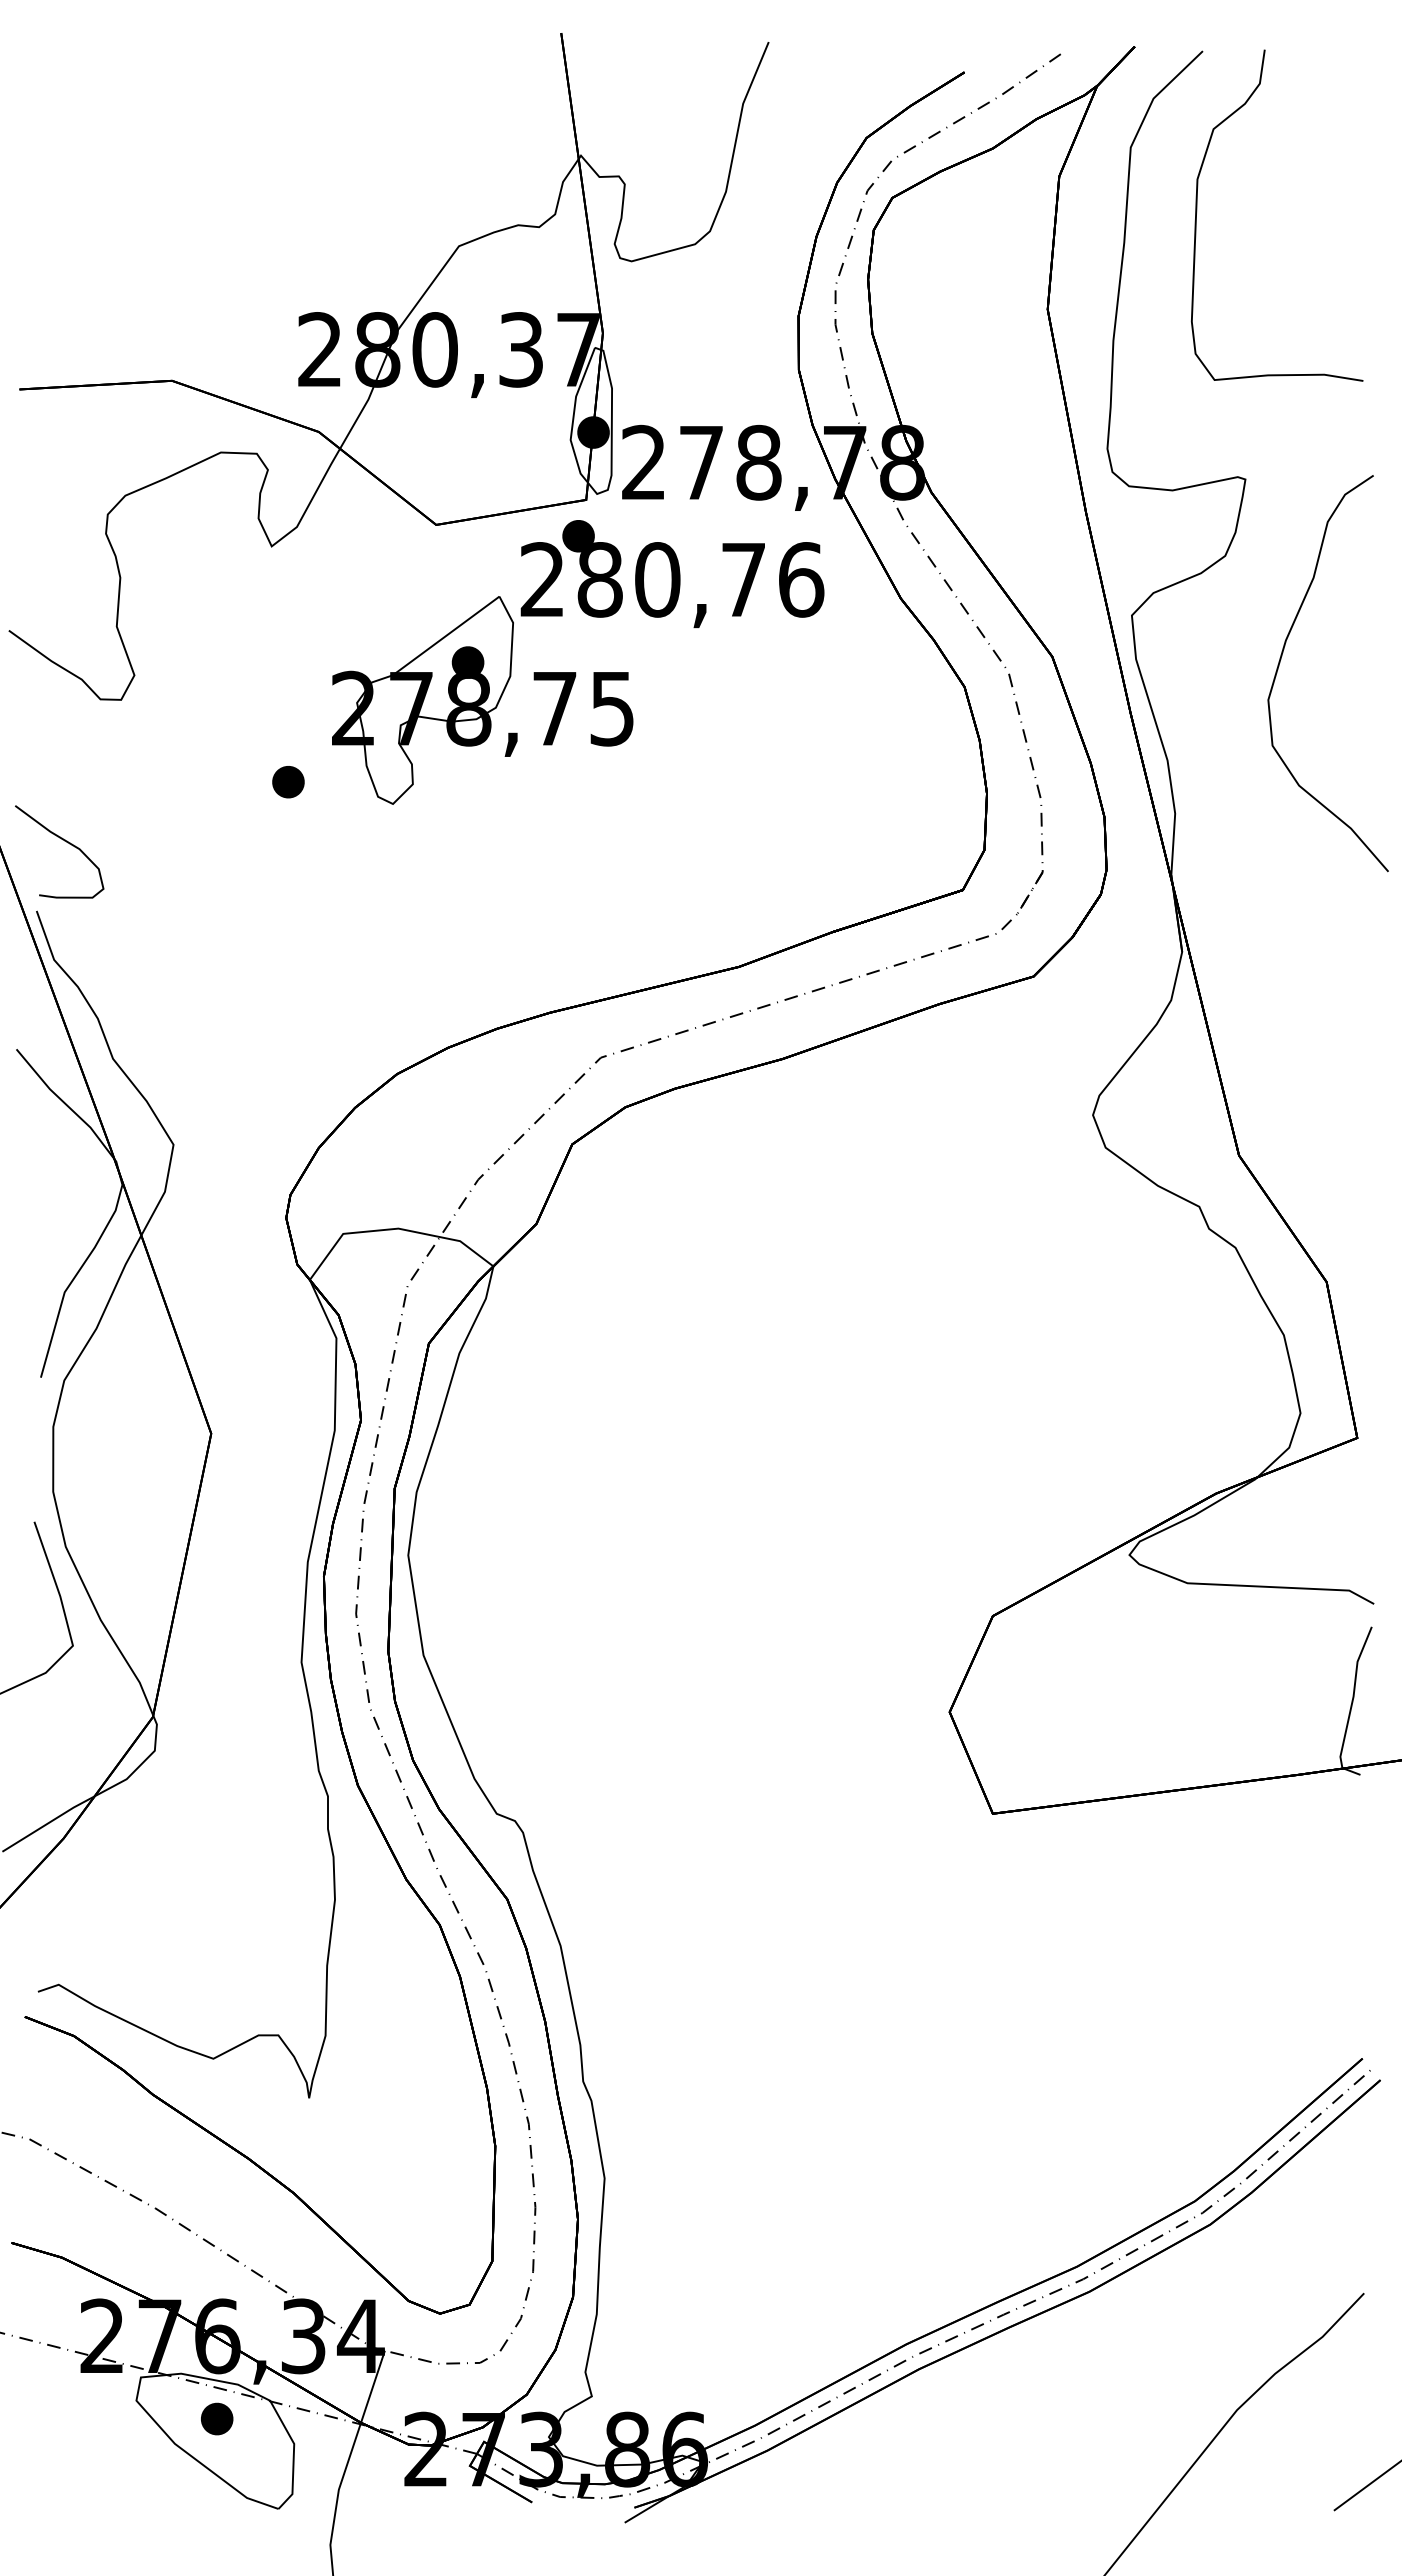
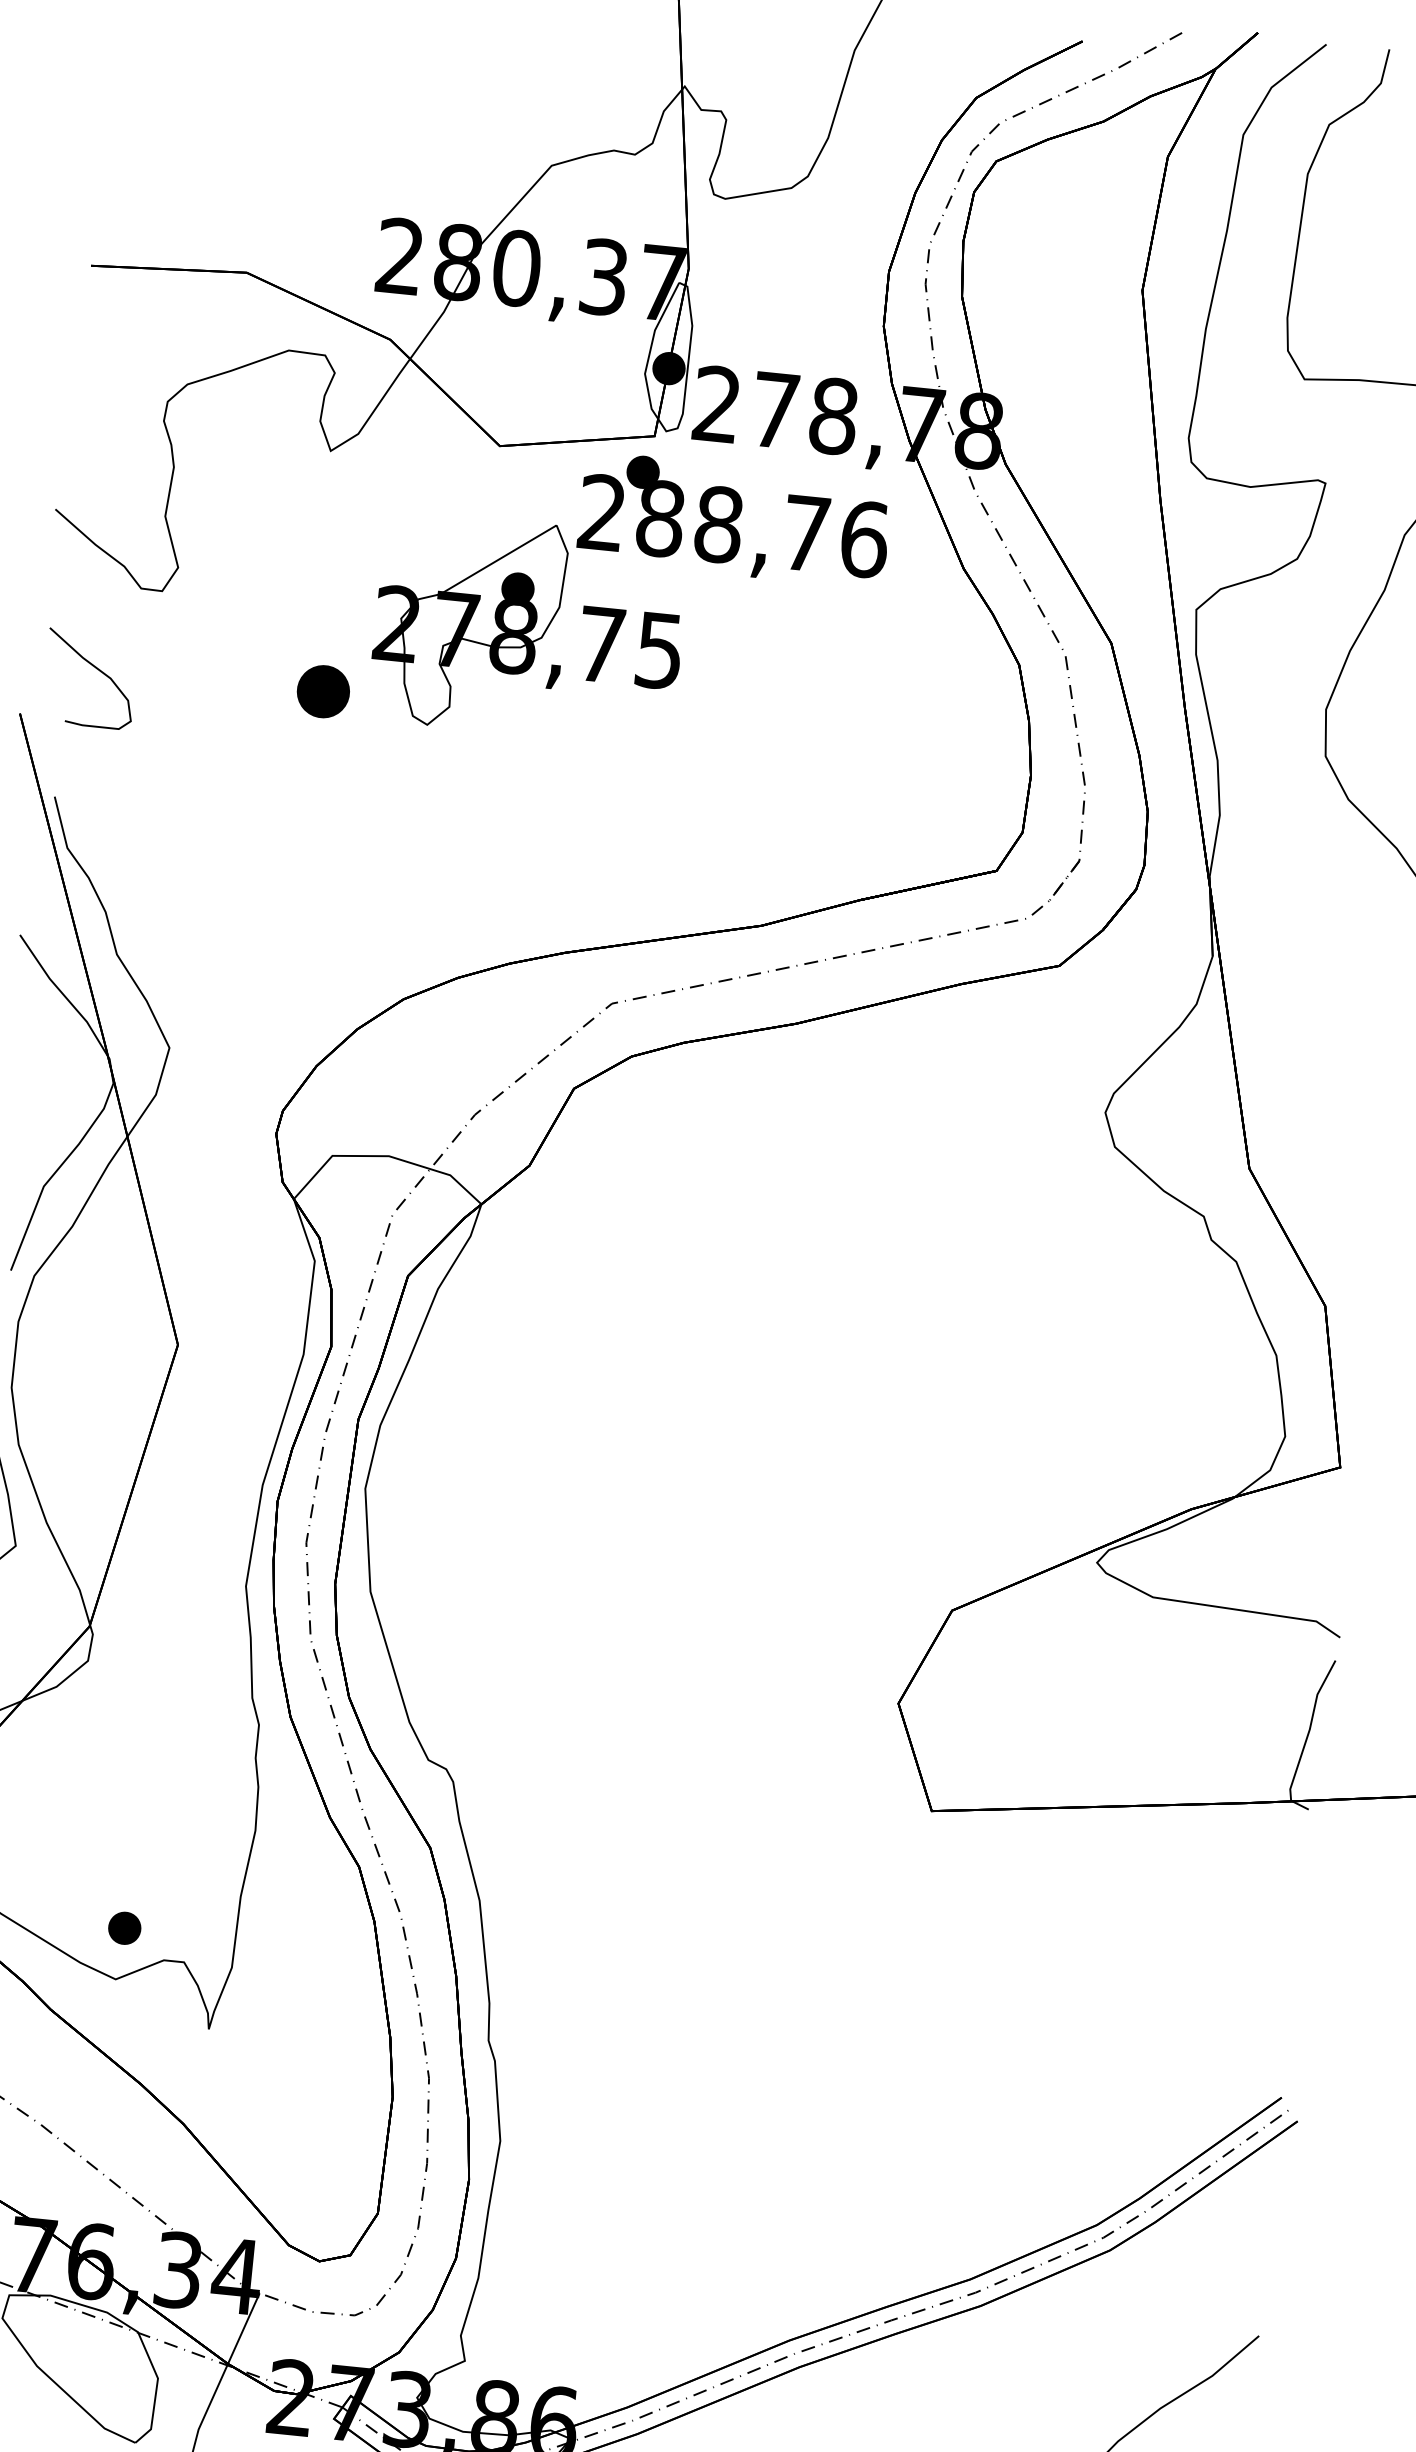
text: (657, 579) -> (718, 524), 280,76 -> 288,76
part: (288, 782) -> (323, 692), size x1.6
curve: (64, 841) -> (96, 669), moved
part: (217, 2418) -> (125, 1927), moved

